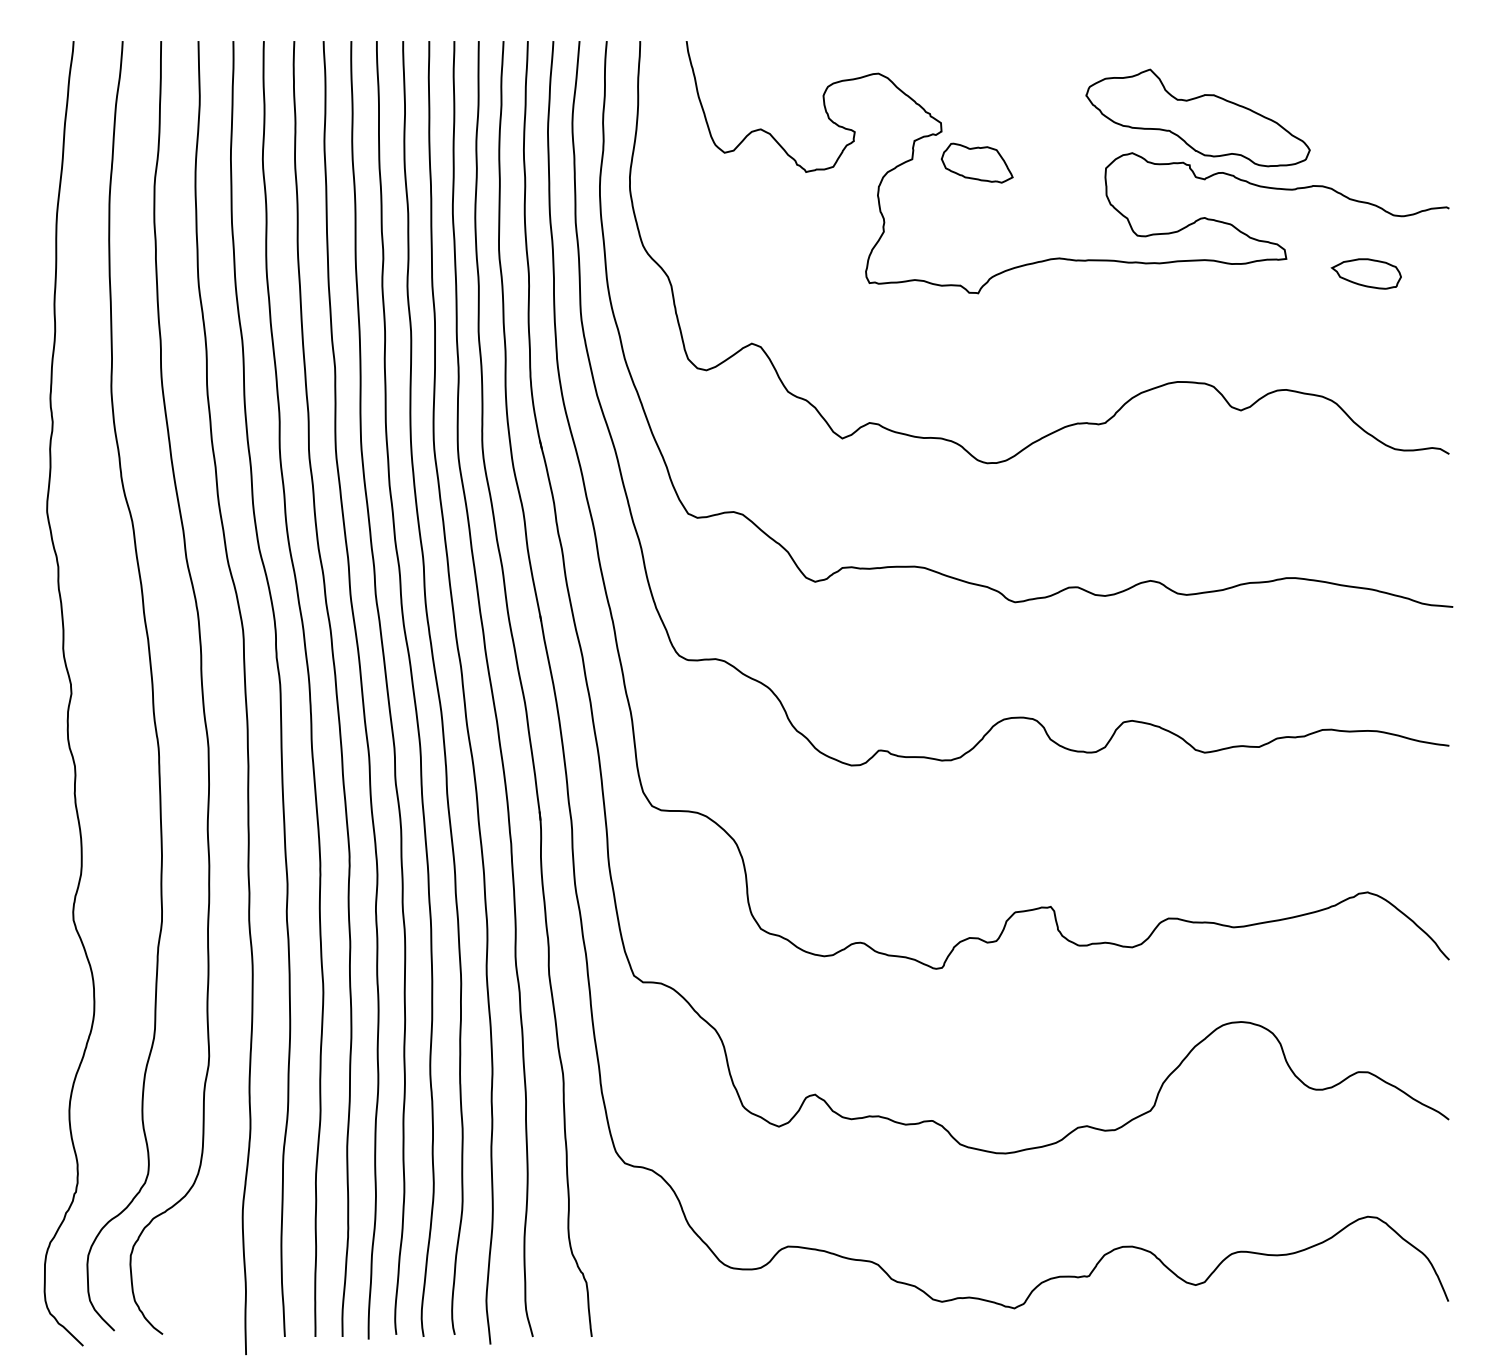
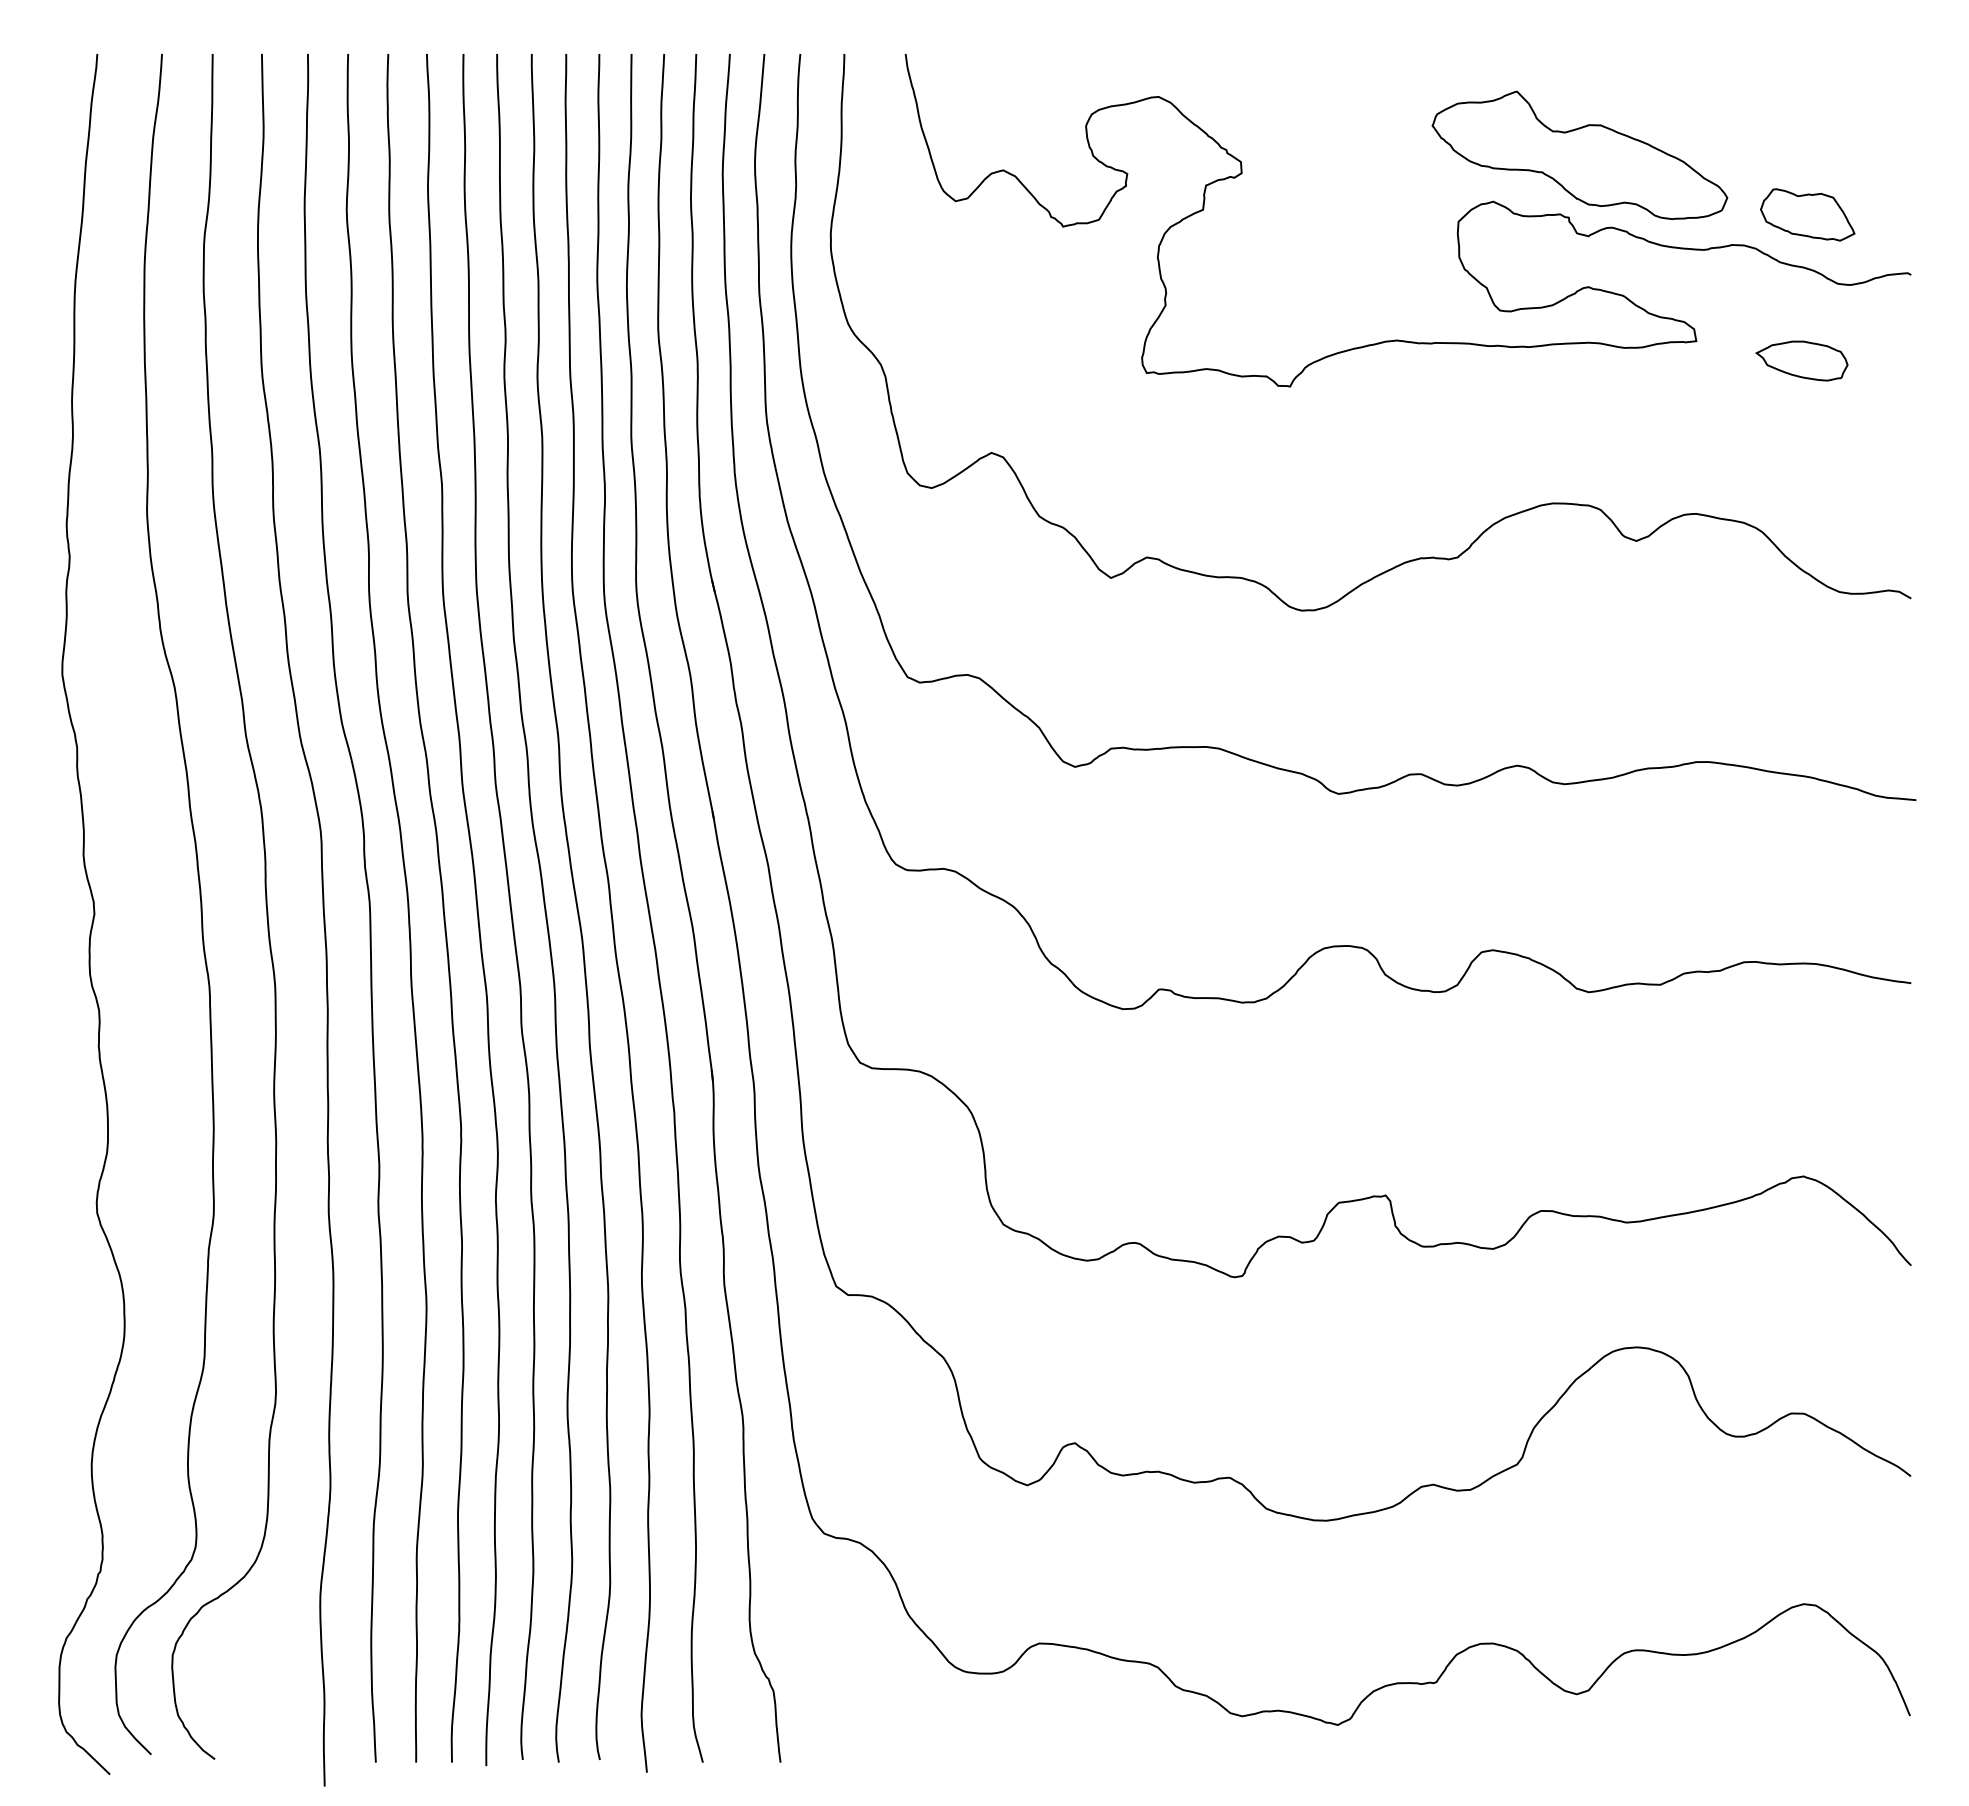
part: (977, 162) -> (1807, 214), moved

